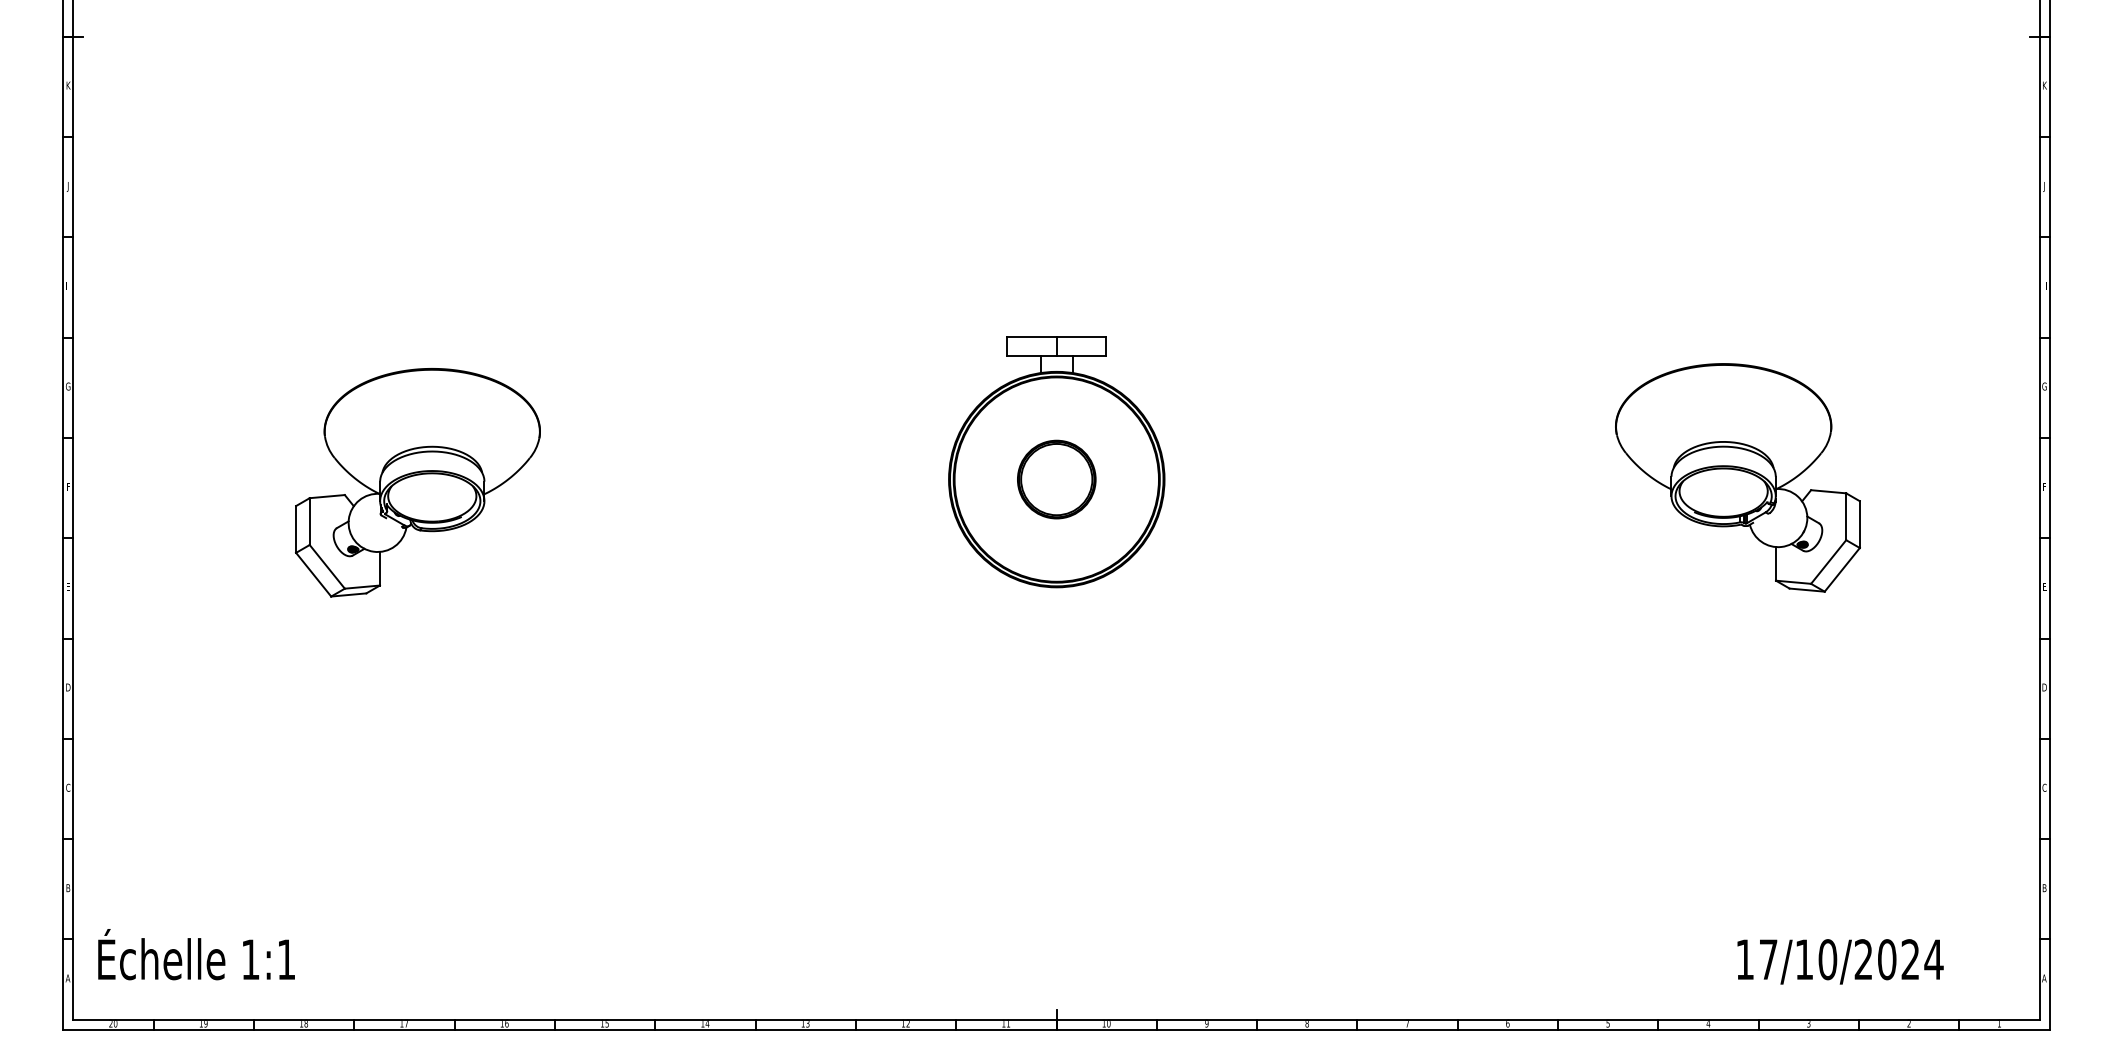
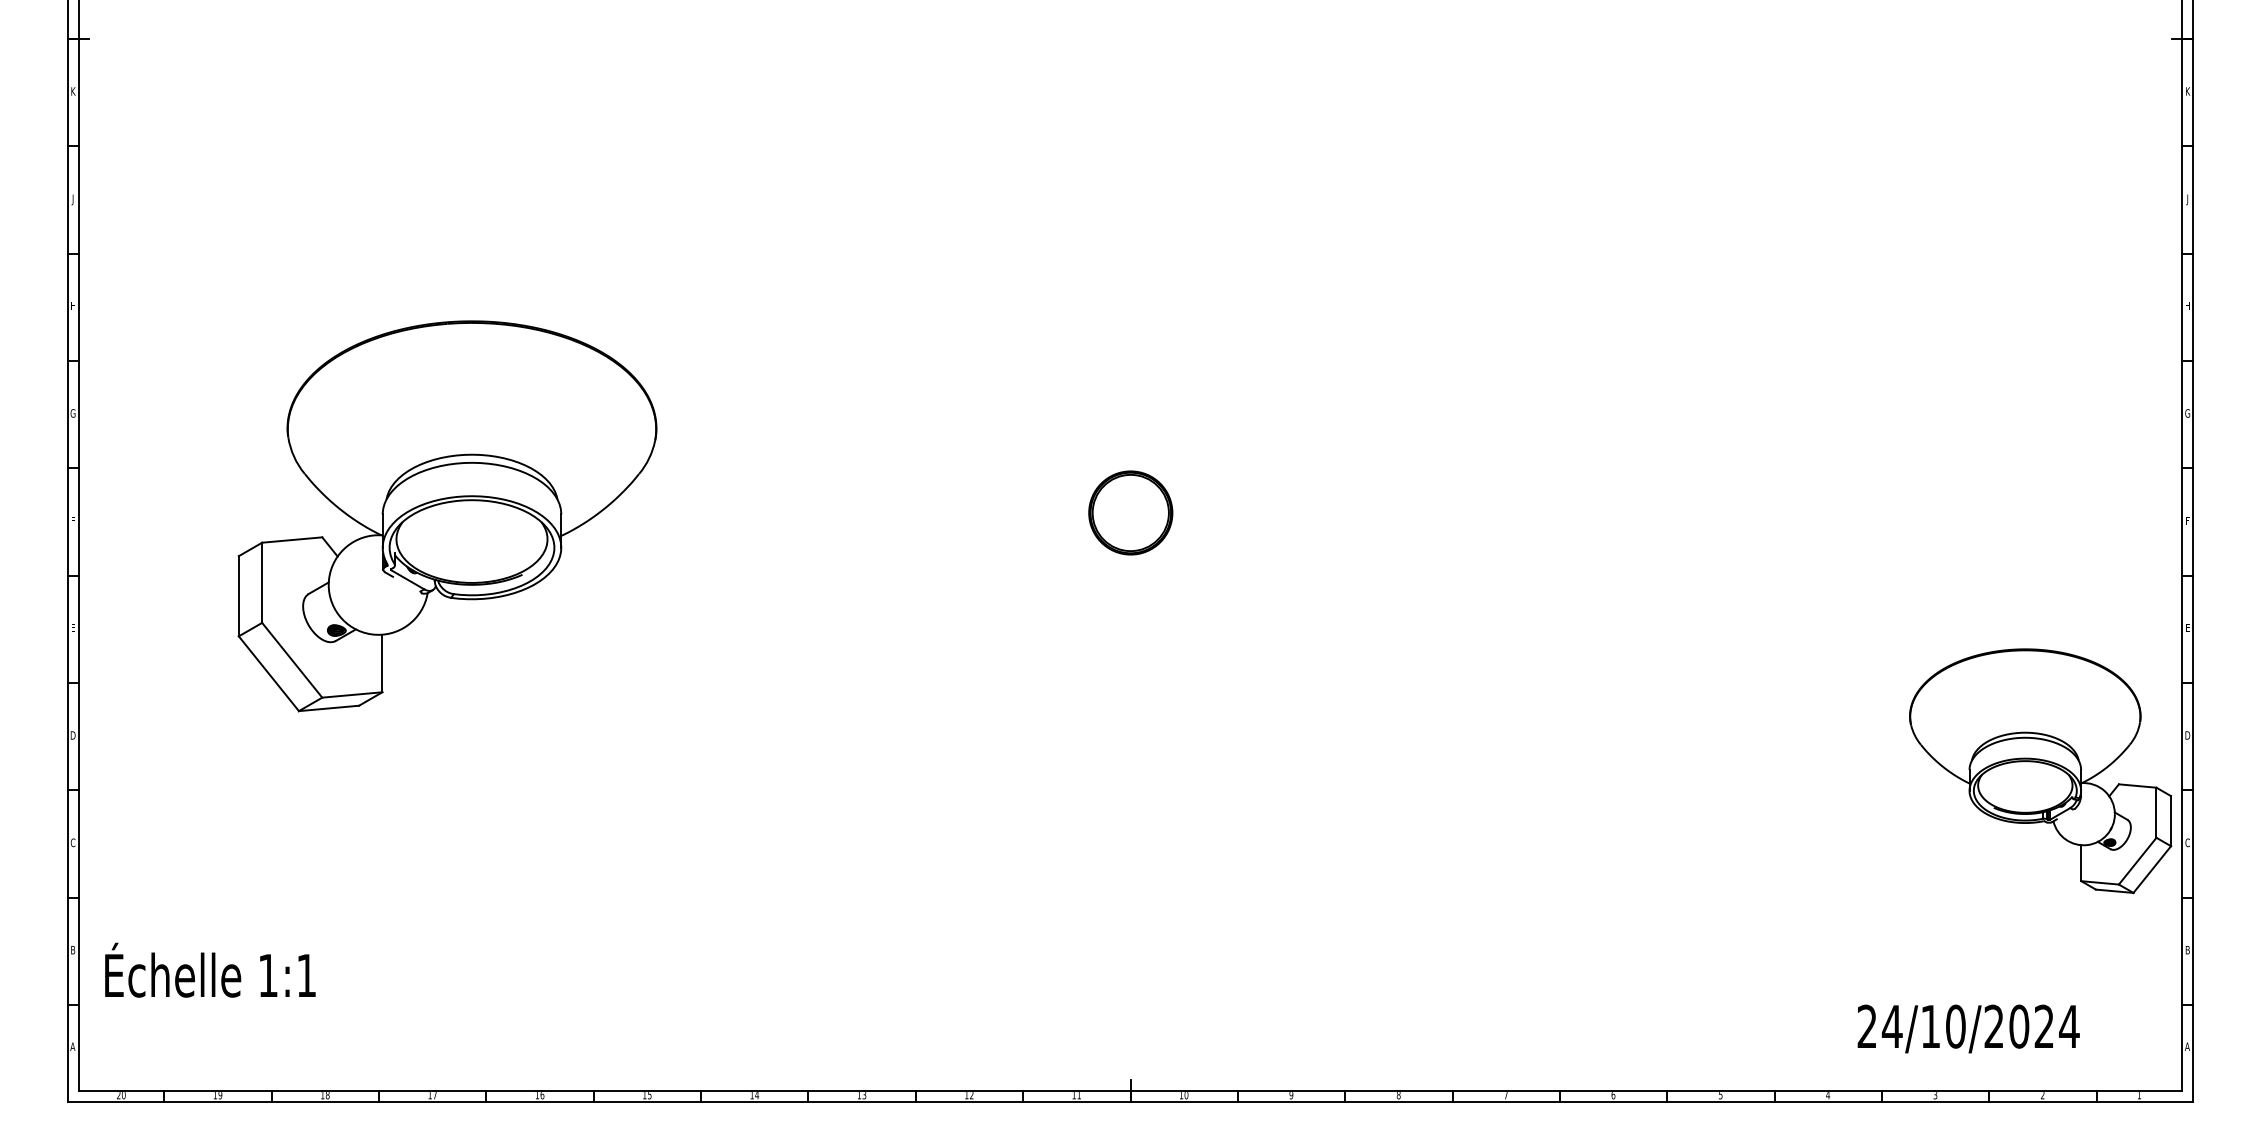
part: (1056, 462) -> (1130, 494), removed
part: (1737, 478) -> (2040, 771), moved
part: (417, 482) -> (446, 516), size x1.6
text: (196, 953) -> (210, 969), moved
text: (1756, 958) -> (1879, 1025), 17/10/2024 -> 24/10/2024

